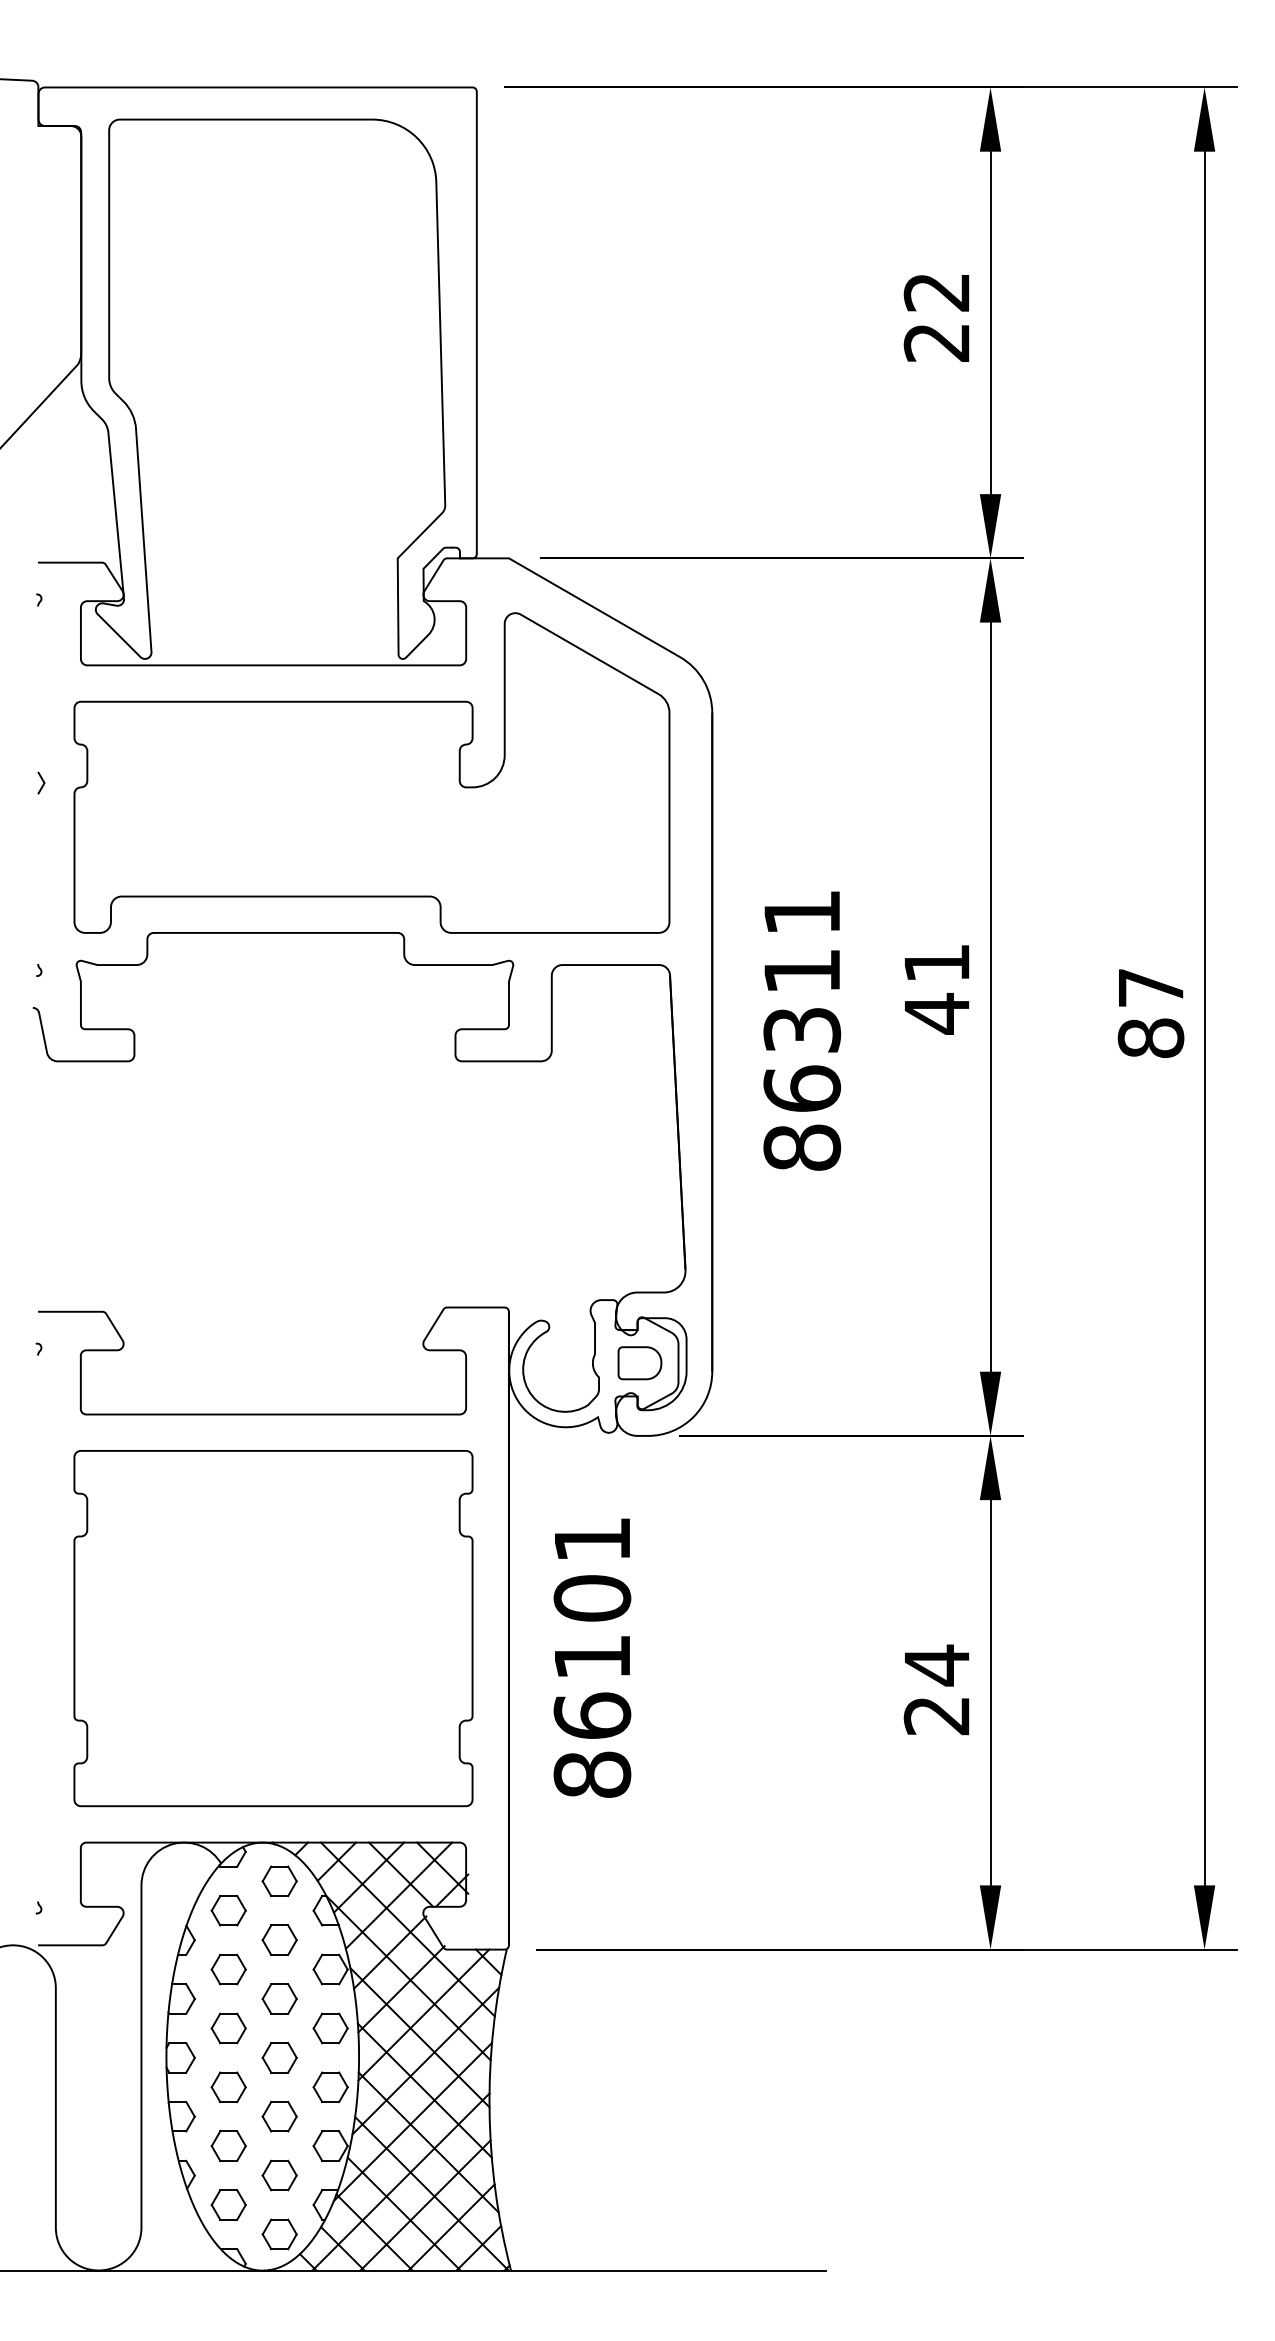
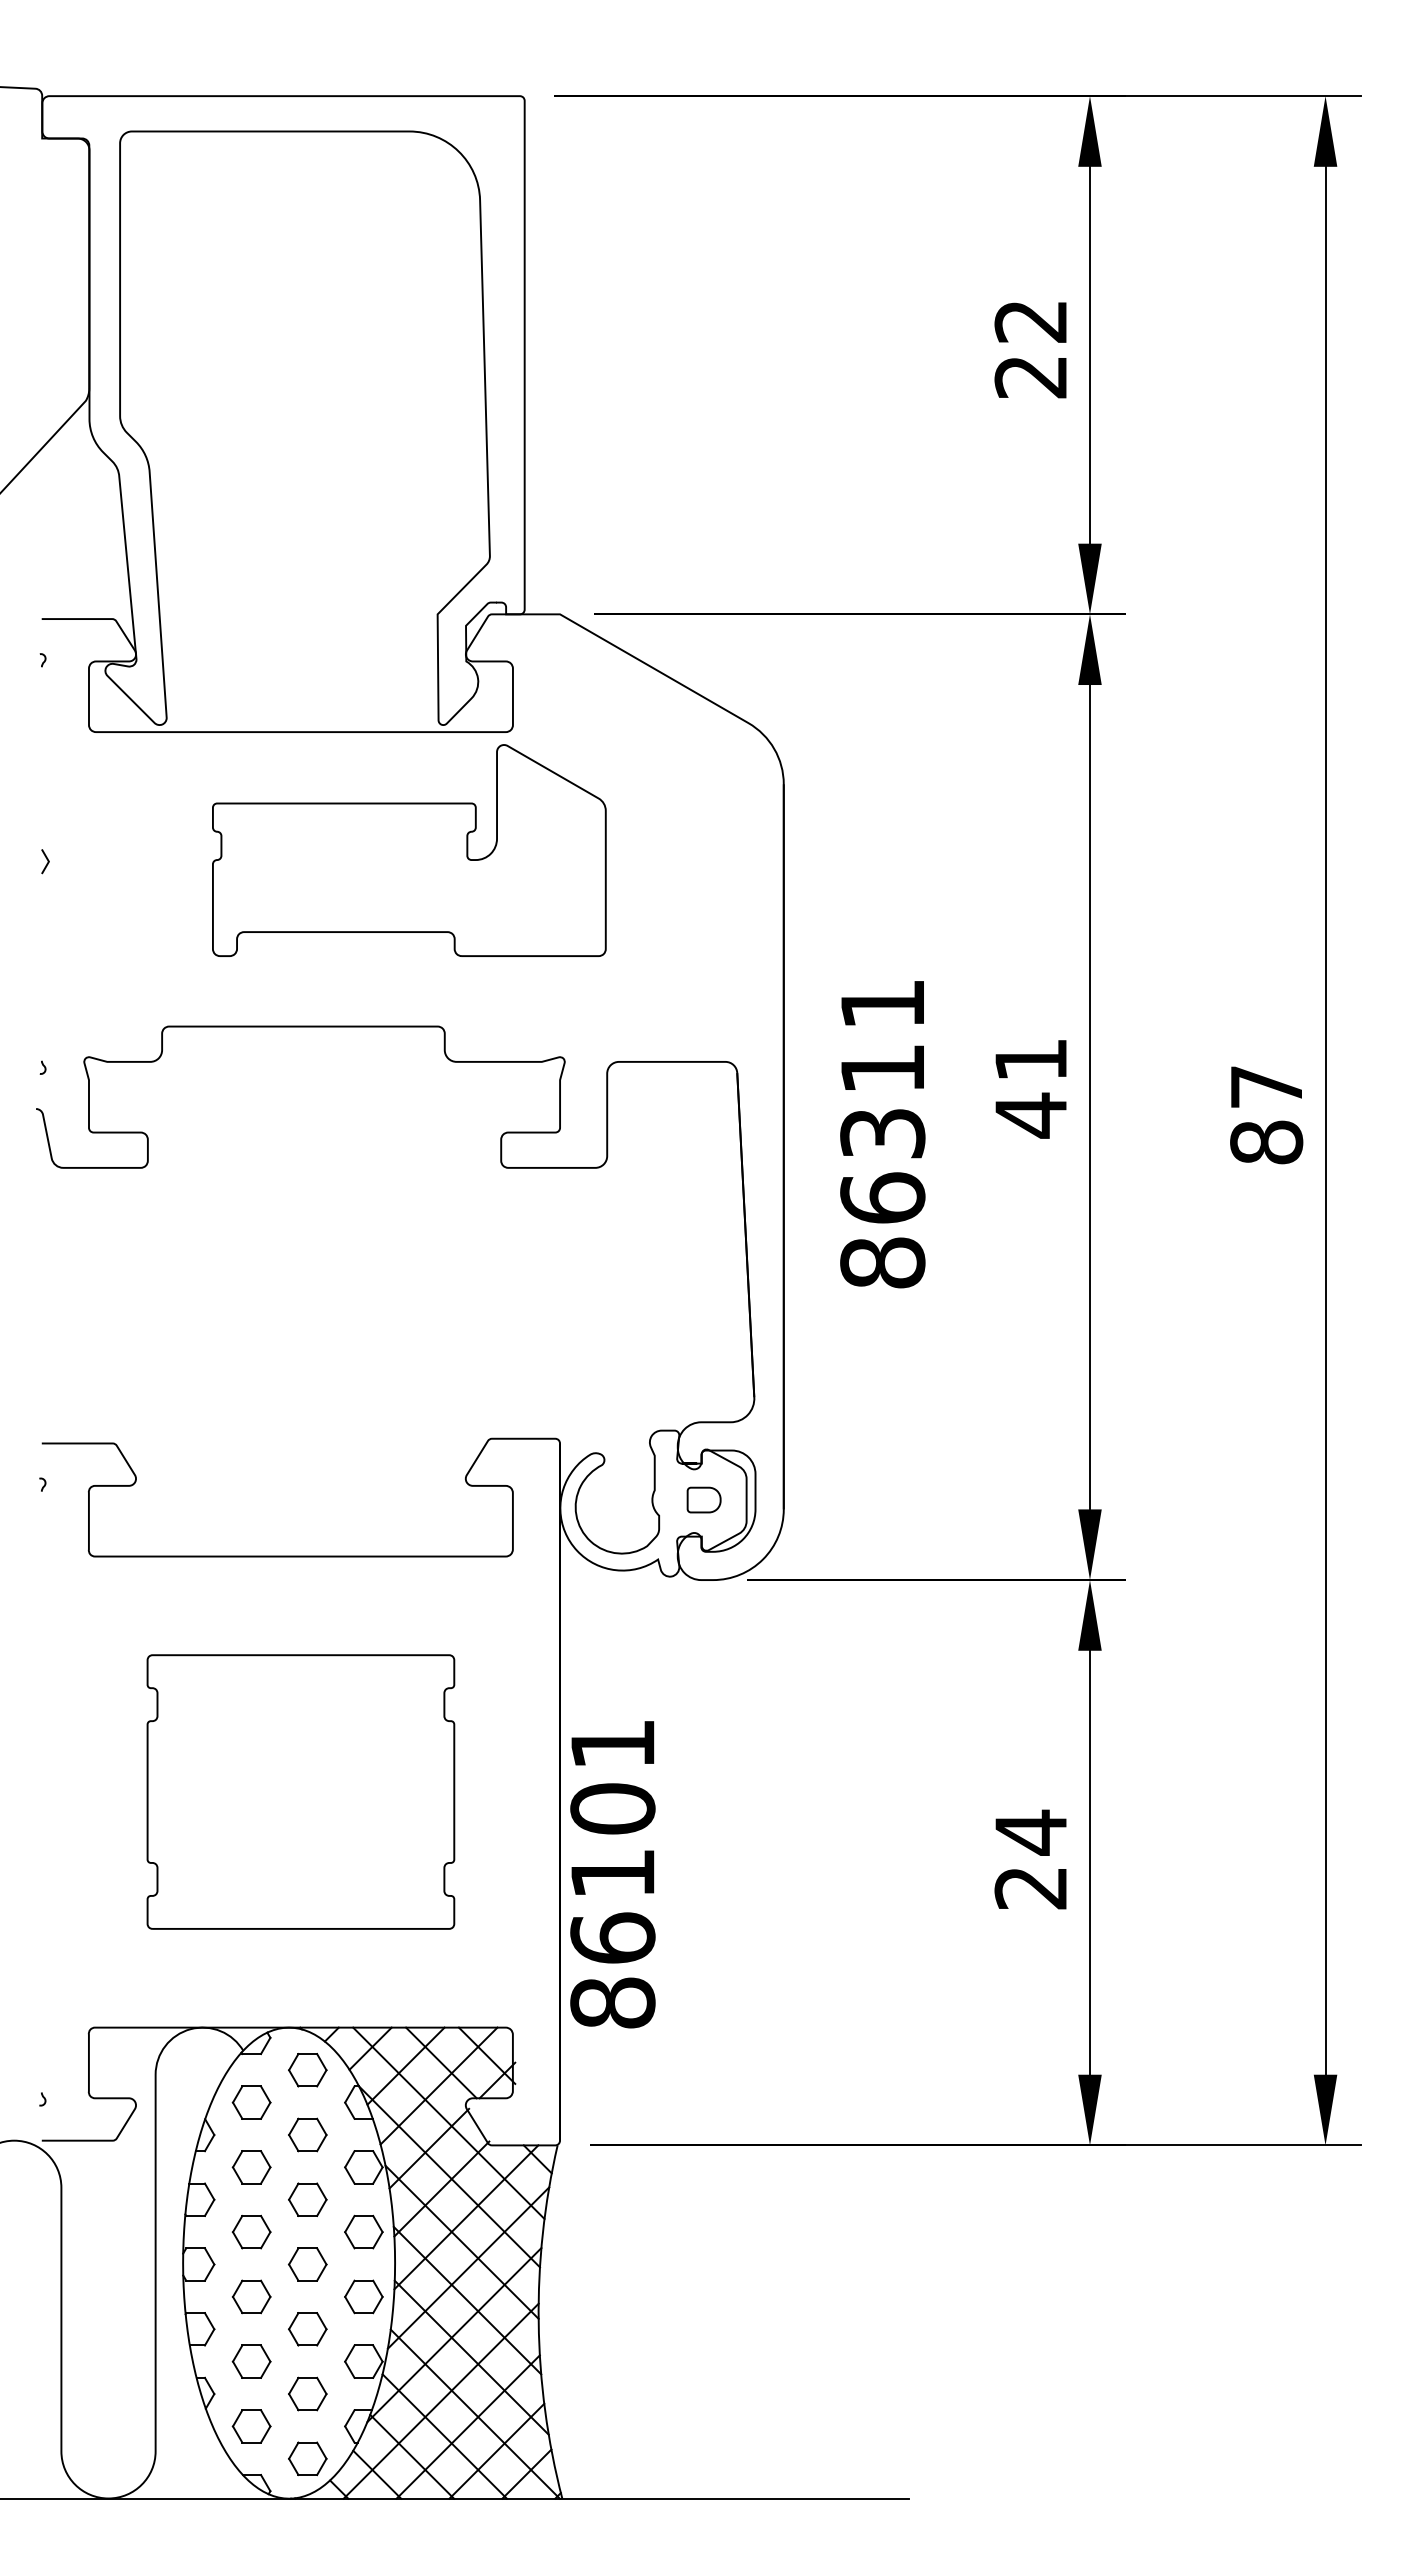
part: (372, 772) -> (409, 850), size x0.6
part: (639, 1362) -> (703, 1499), size x0.7
part: (273, 1628) -> (300, 1791), size x0.7
text: (592, 1658) -> (612, 1874), moved

